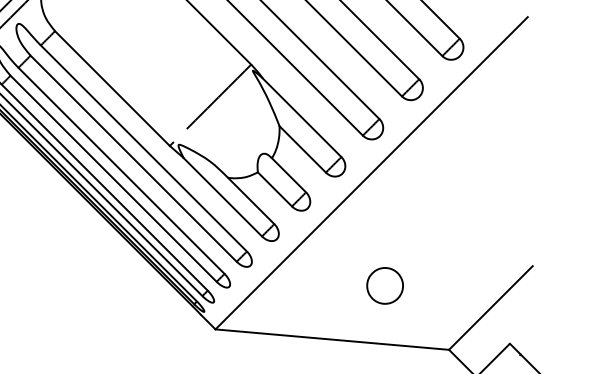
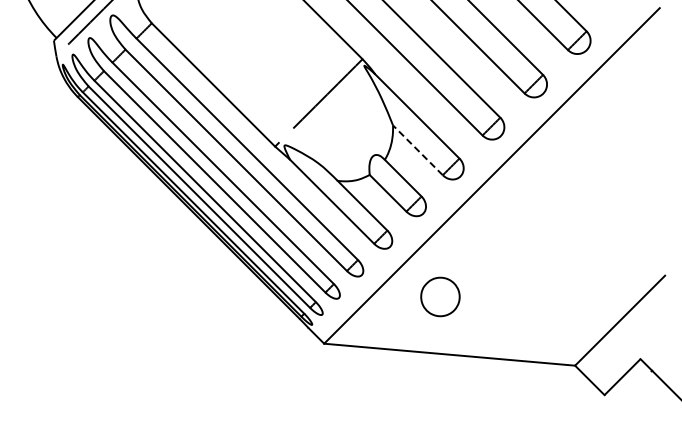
line: (302, 149) -> (417, 150), solid -> dashed
part: (385, 285) -> (440, 296), moved

